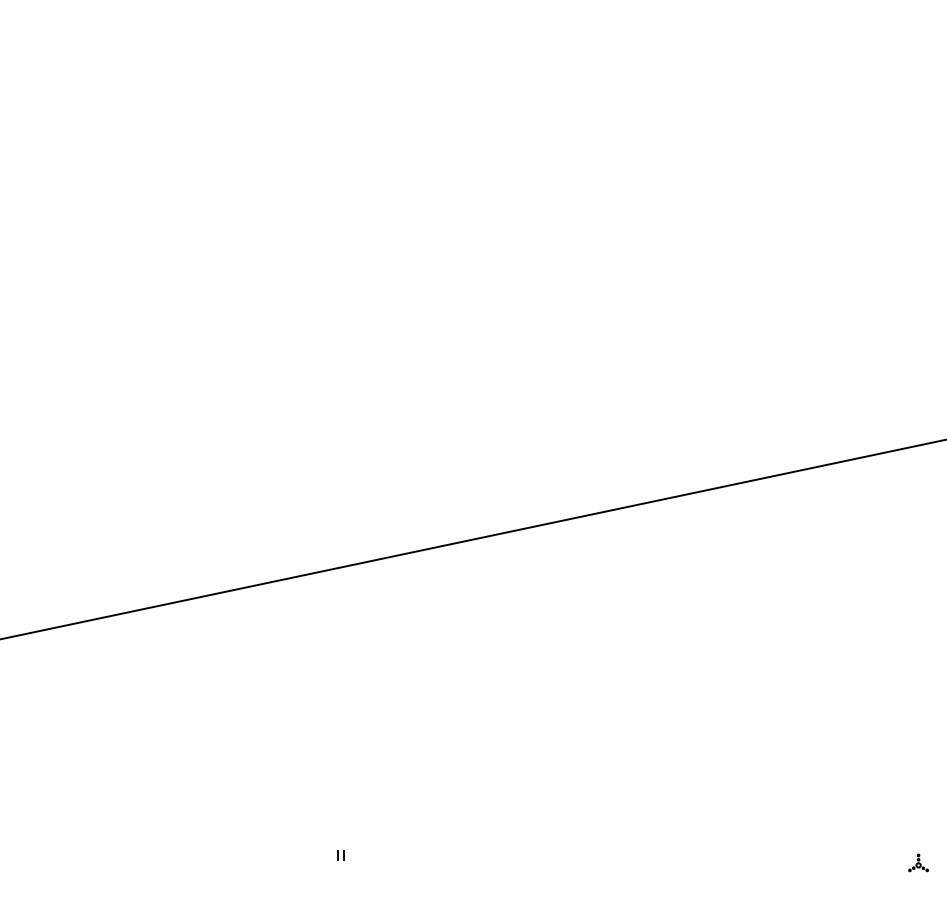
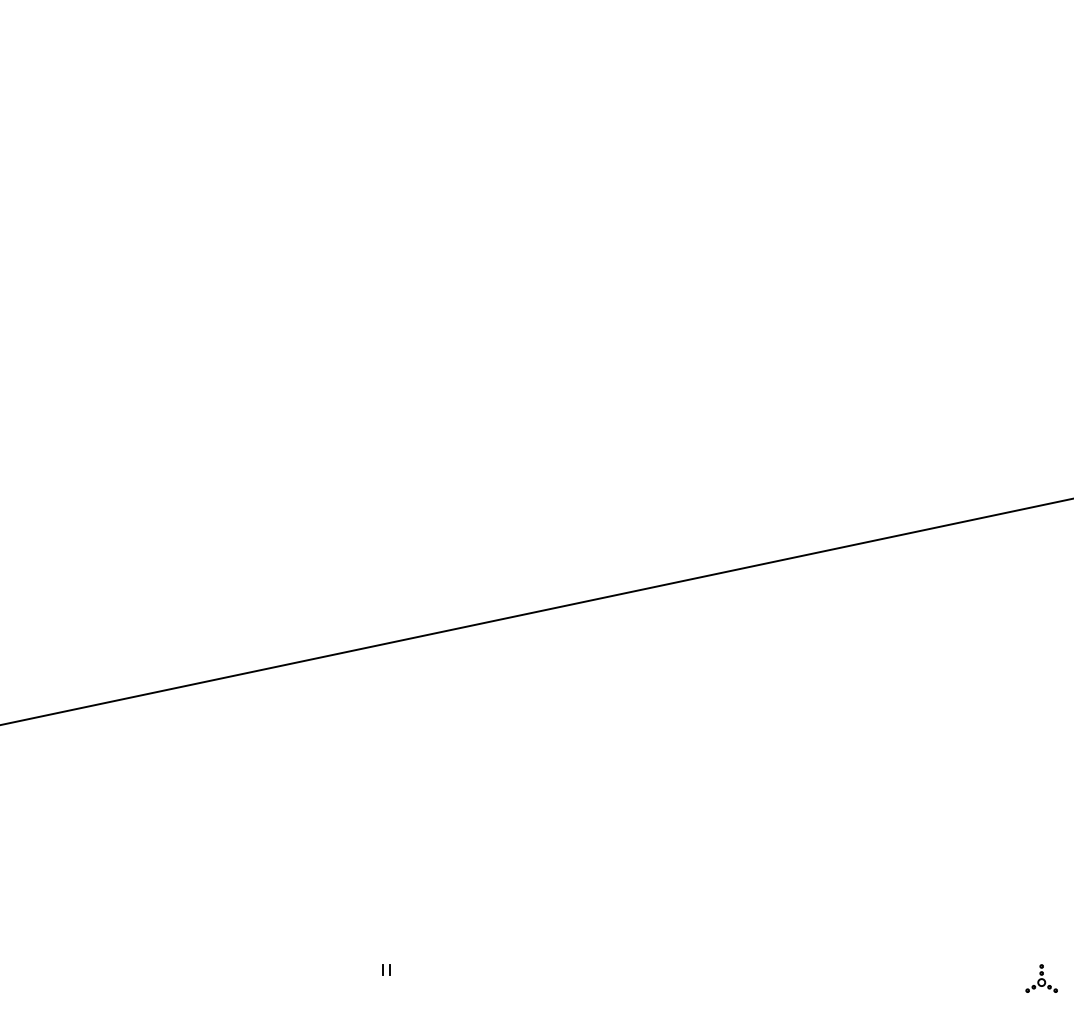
part: (918, 862) -> (1041, 978), size x1.43

